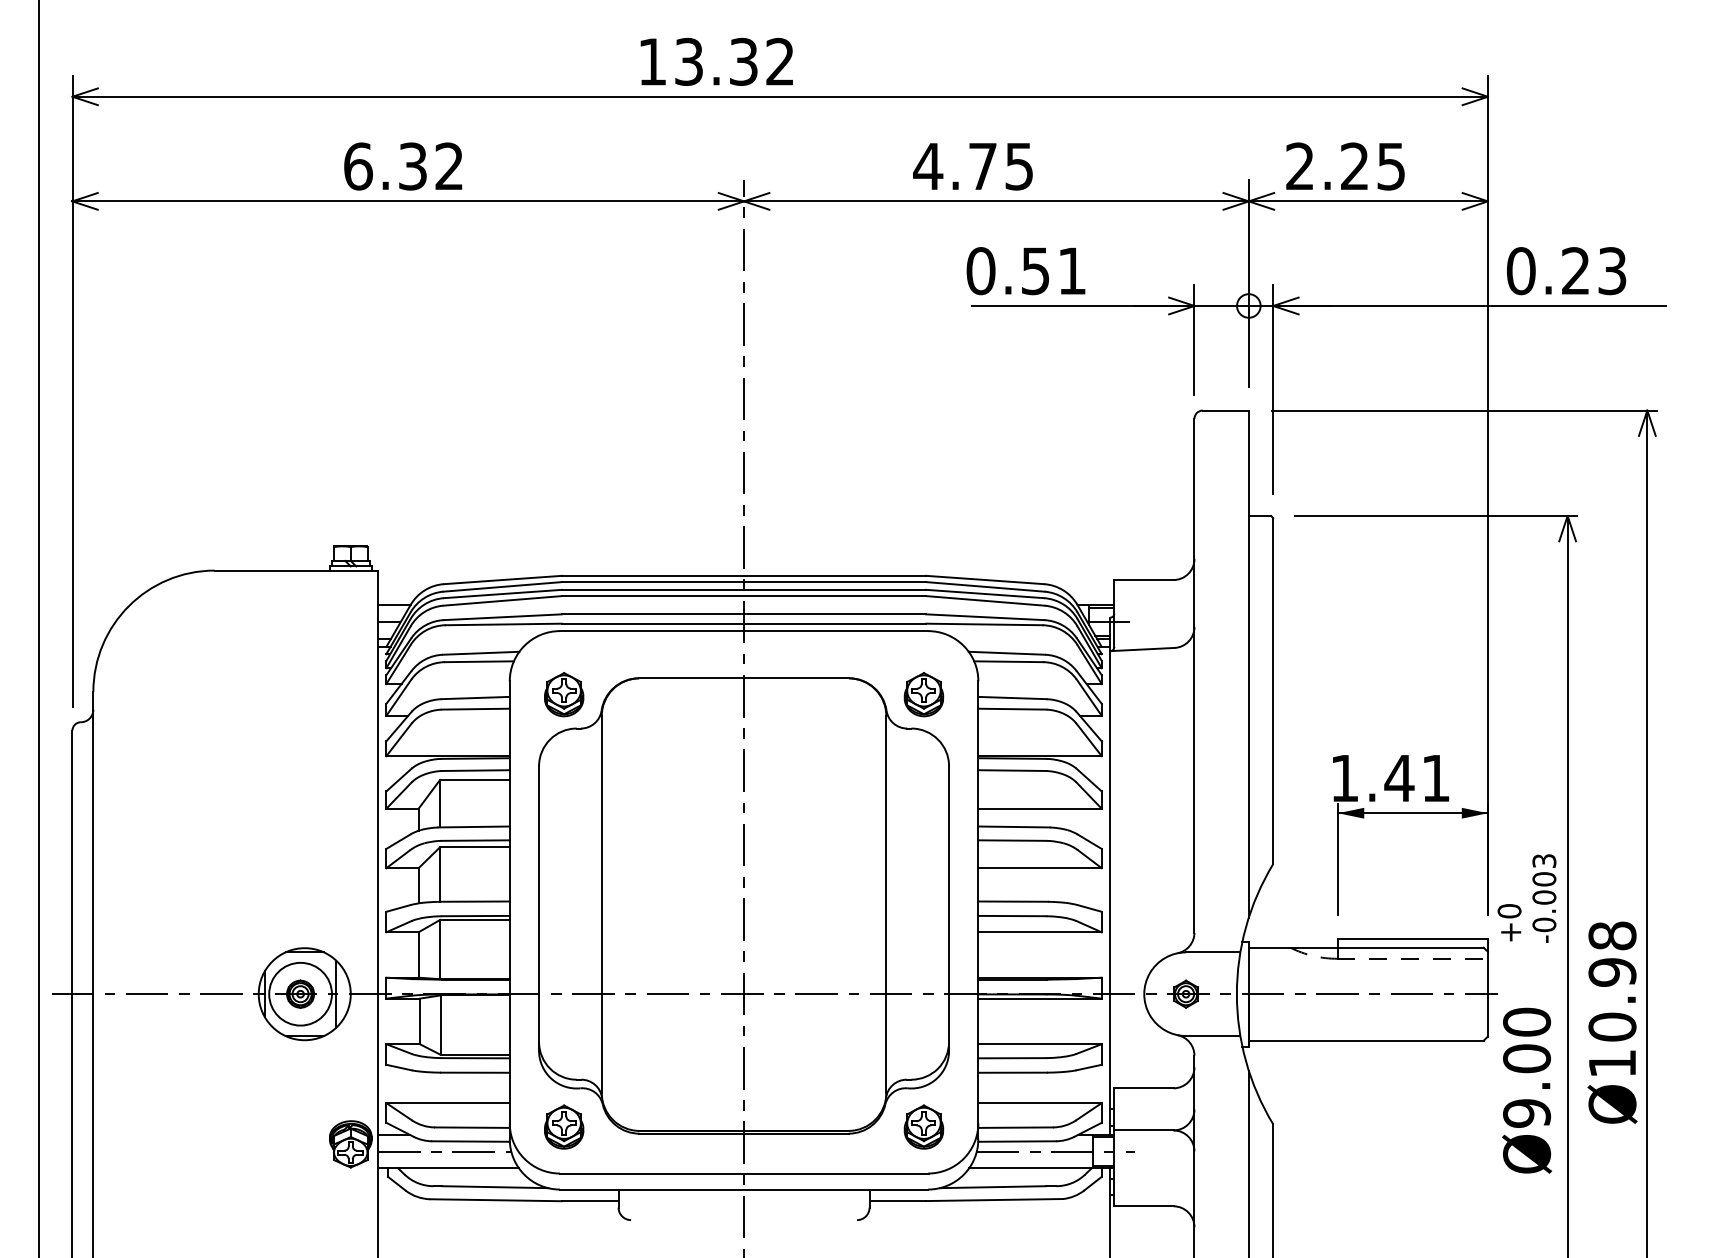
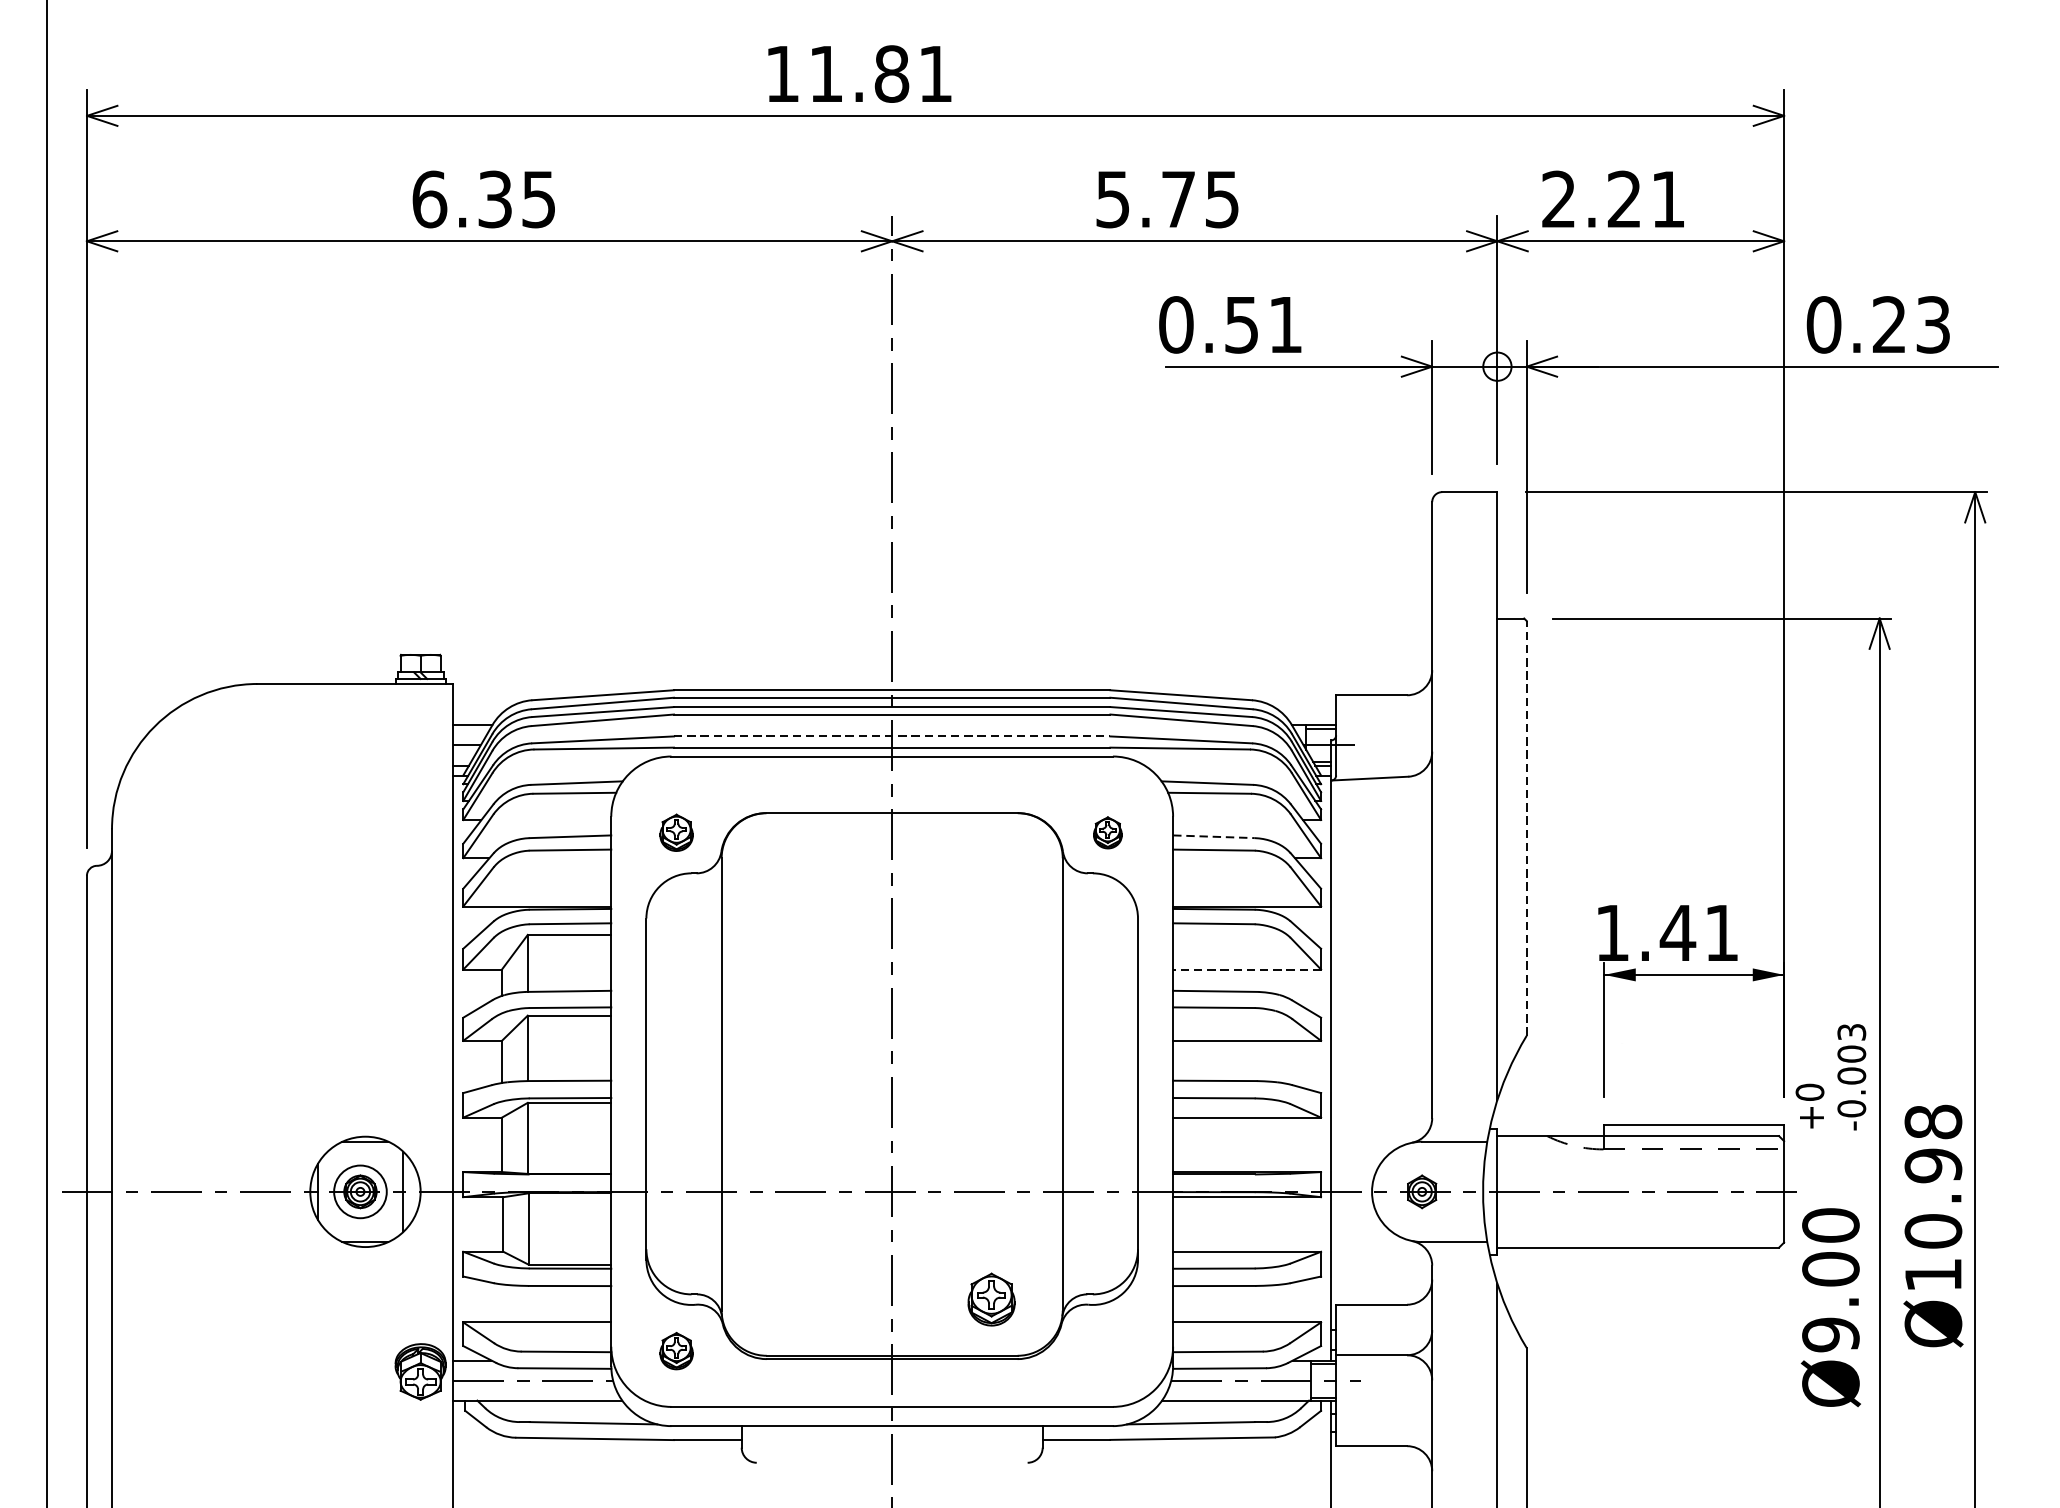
text: (734, 61) -> (880, 73), 13.32 -> 11.81
text: (448, 166) -> (537, 199), 6.32 -> 6.35
text: (928, 166) -> (1113, 199), 4.75 -> 5.75
text: (1390, 166) -> (1667, 199), 2.25 -> 2.21
line: (744, 614) -> (892, 736), solid -> dashed
line: (1273, 691) -> (1526, 828), solid -> dashed
part: (564, 694) -> (676, 832), size x0.7
part: (923, 694) -> (1107, 832), size x0.6
line: (1012, 698) -> (1214, 837), solid -> dashed
line: (1040, 808) -> (1247, 969), solid -> dashed
circle: (300, 993) -> (360, 1191), size x0.7
part: (564, 1126) -> (676, 1350), size x0.7
part: (923, 1126) -> (991, 1298), moved

